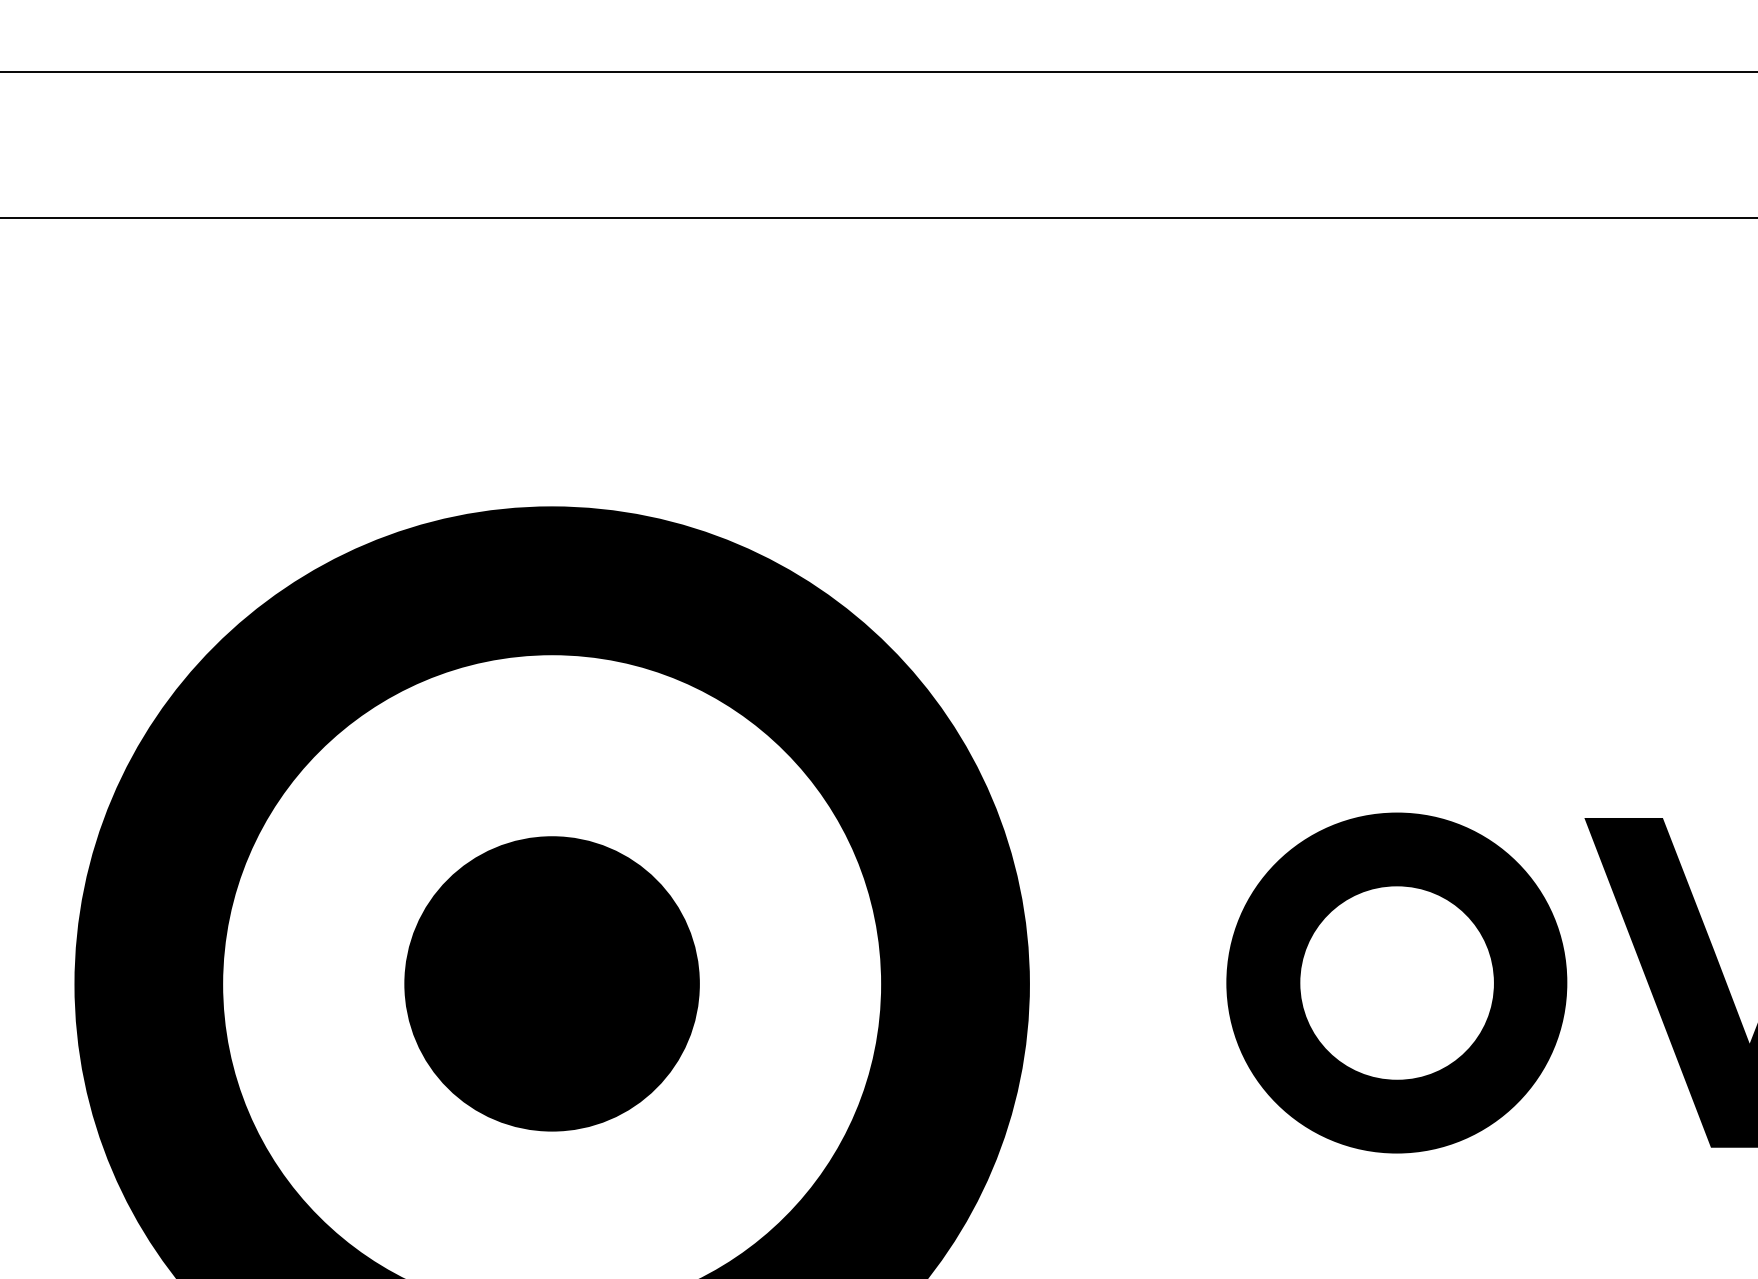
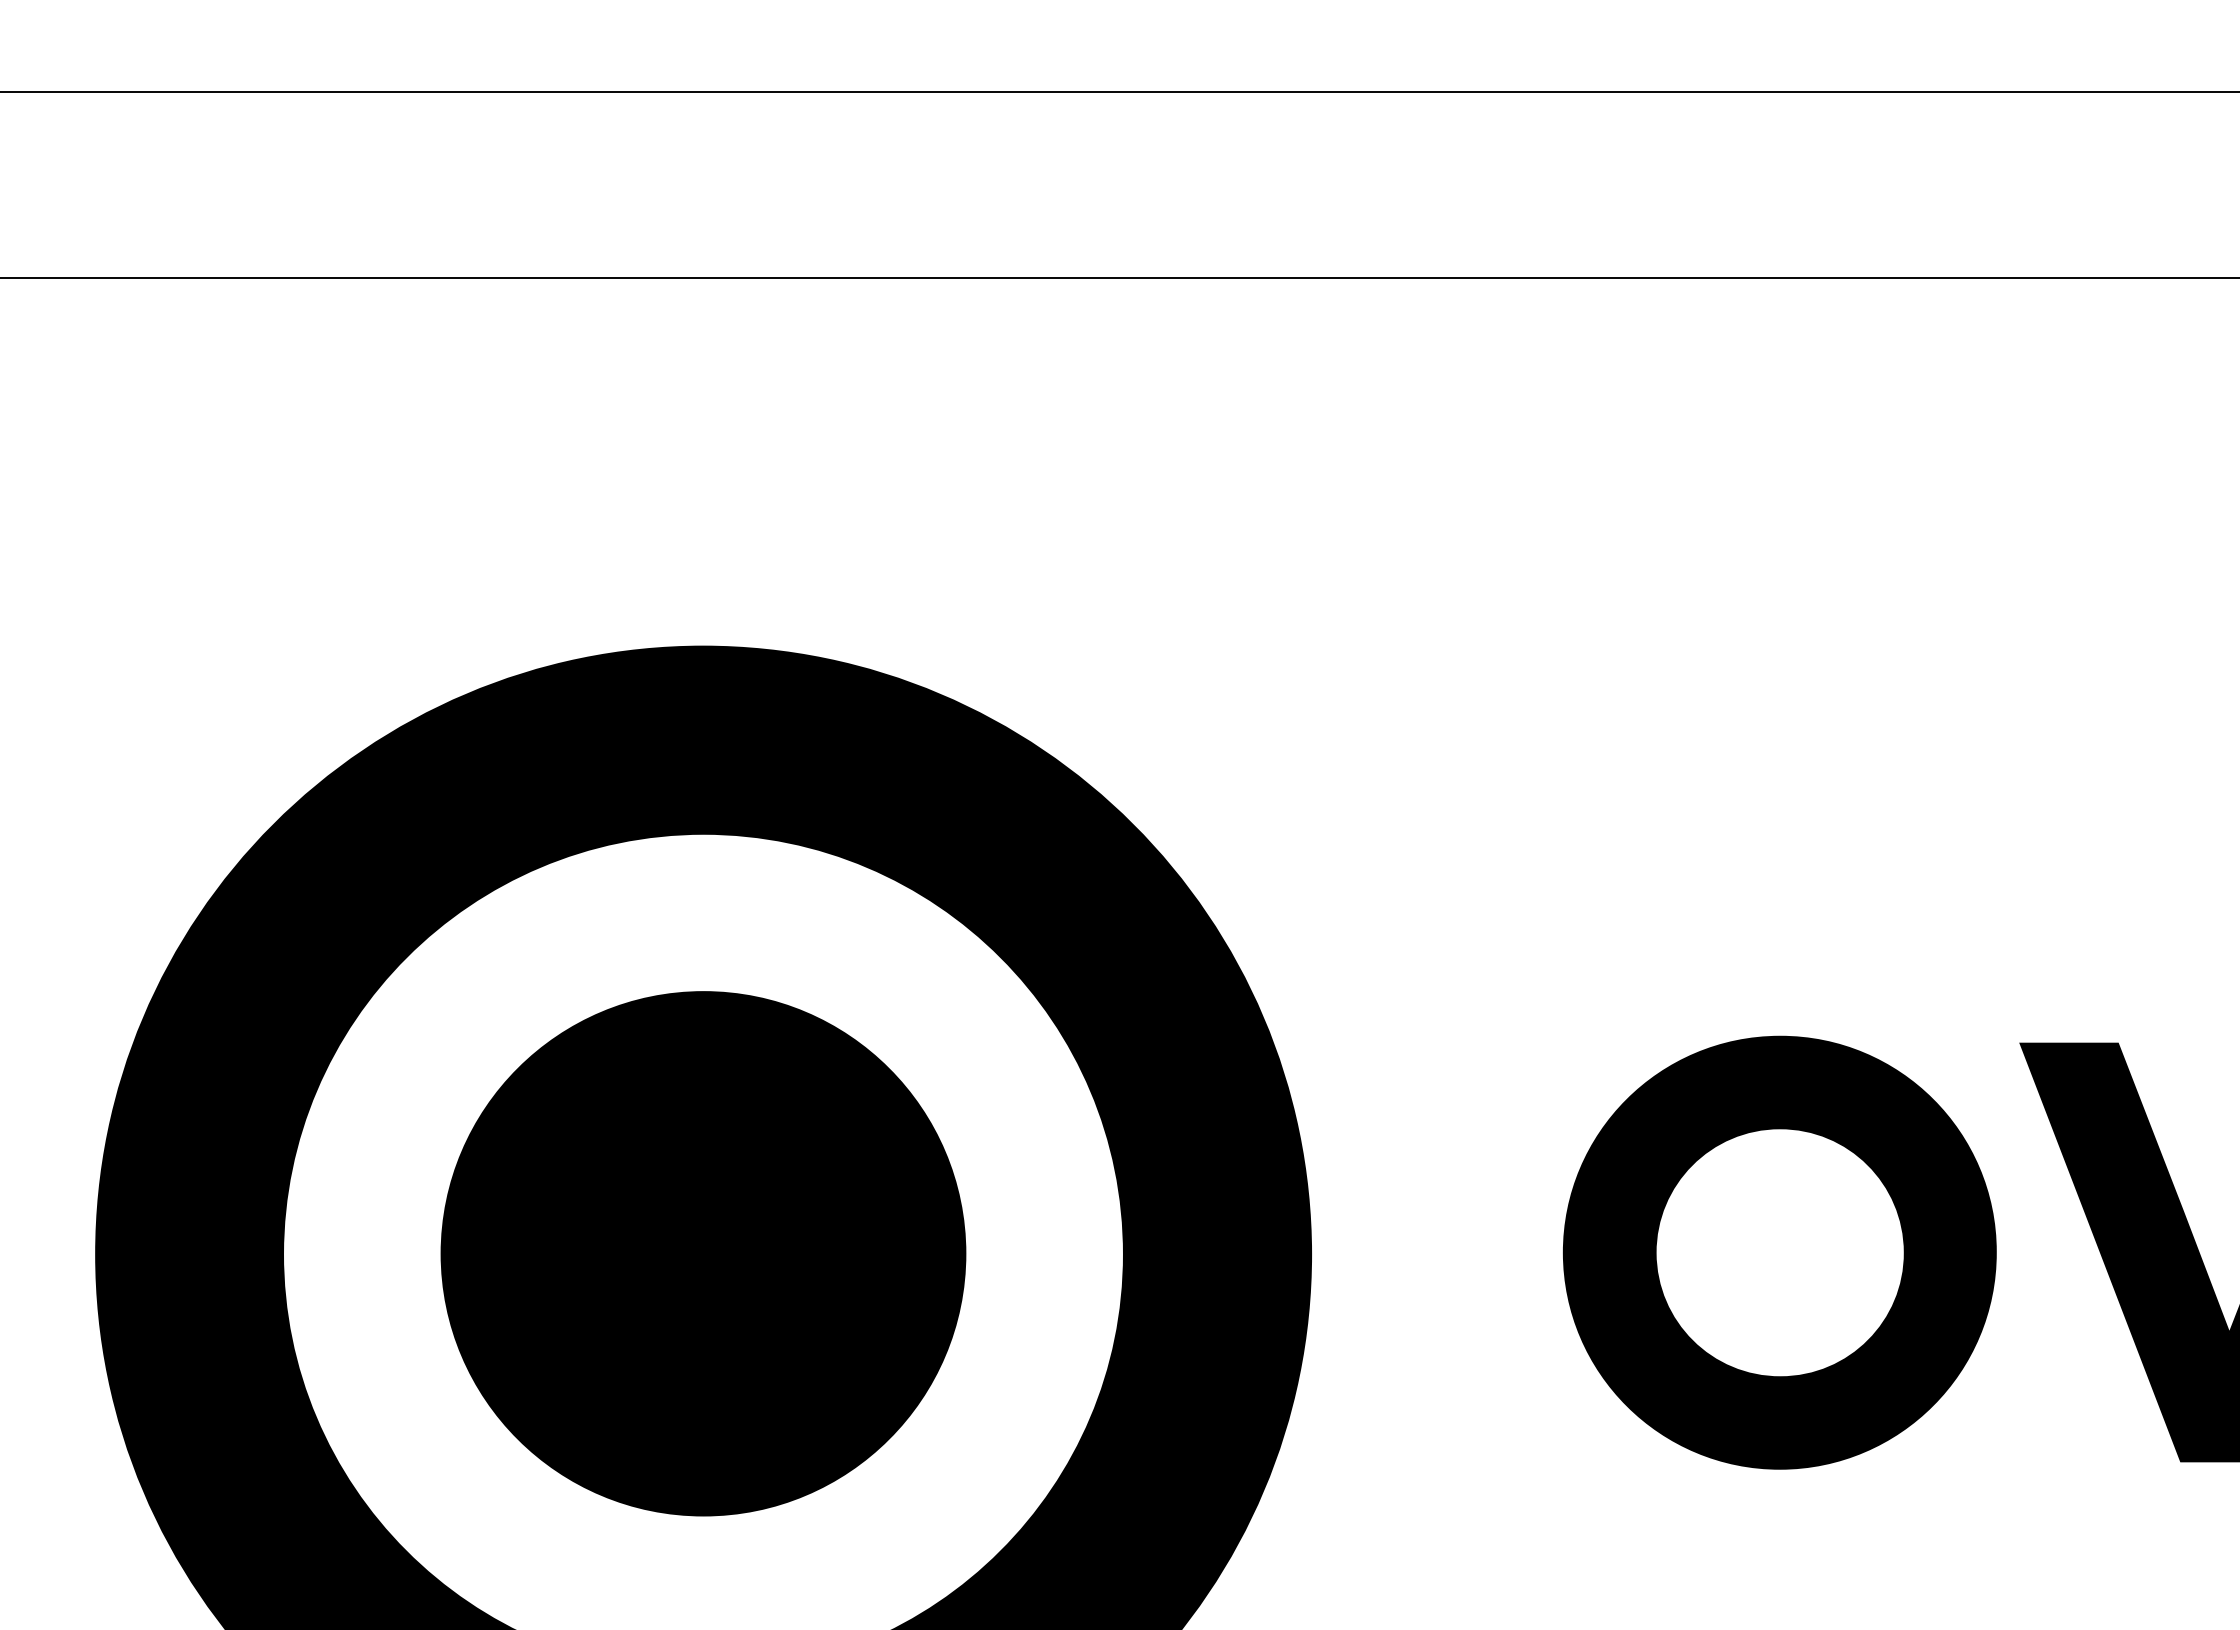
part: (552, 983) -> (703, 1253), size x1.4

